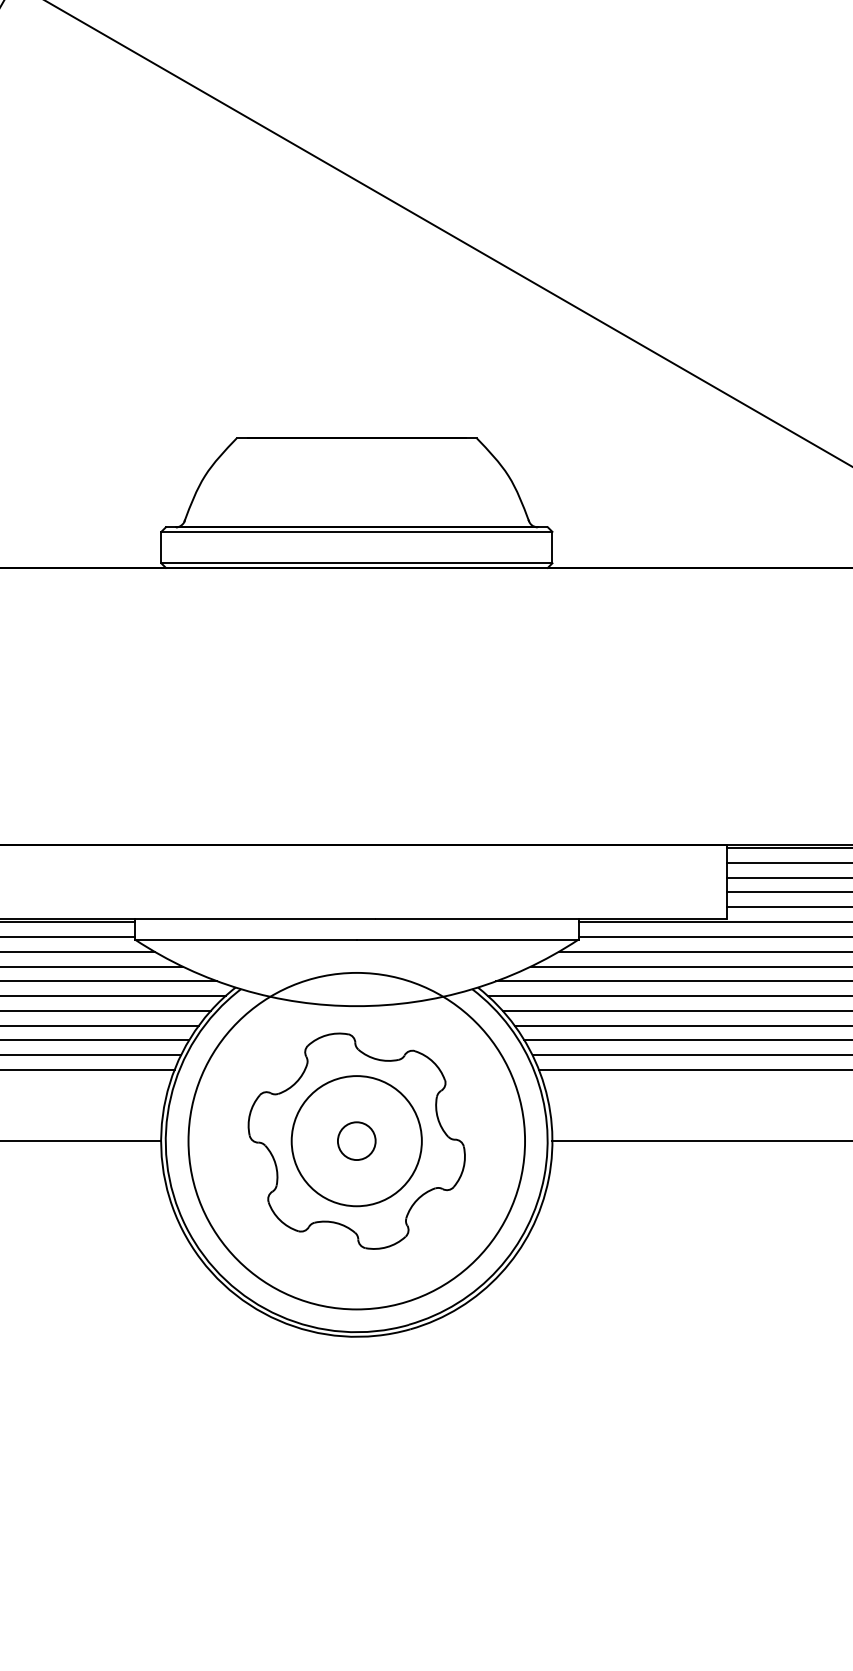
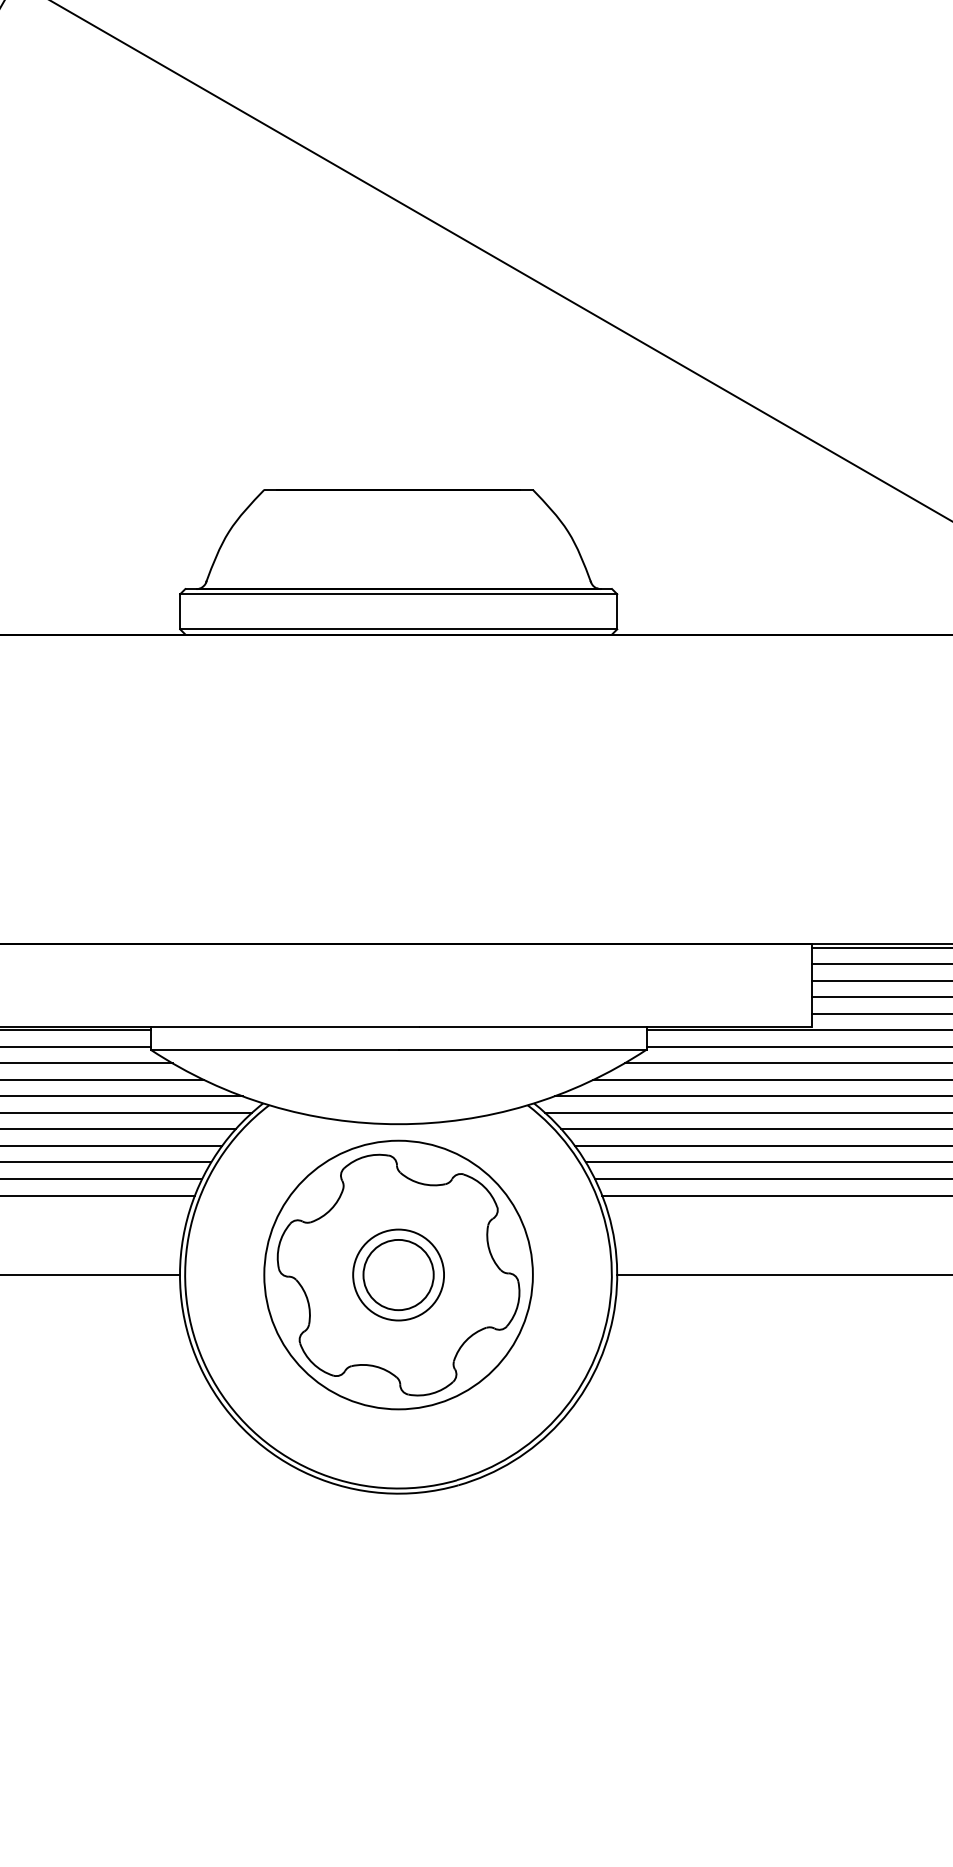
circle: (356, 1140) -> (398, 1274), size x0.62
circle: (356, 1140) -> (398, 1274), size x0.71
circle: (356, 1140) -> (398, 1274), size x1.67

